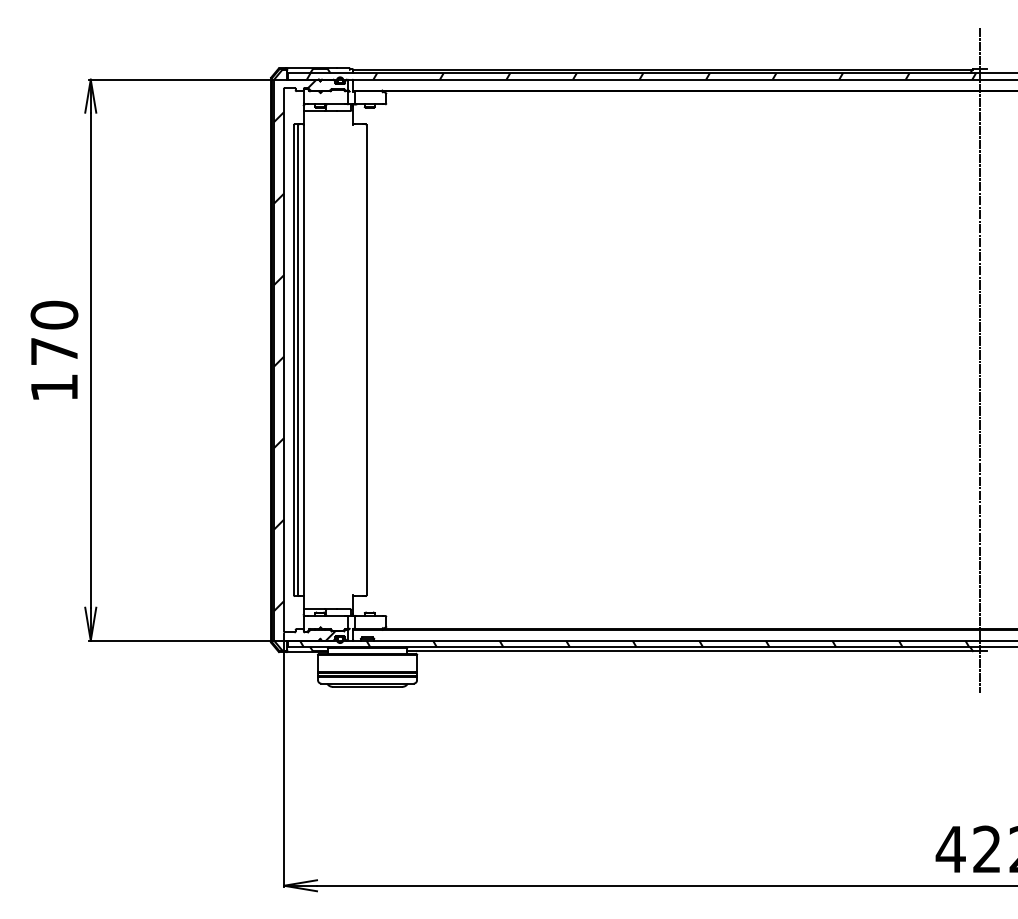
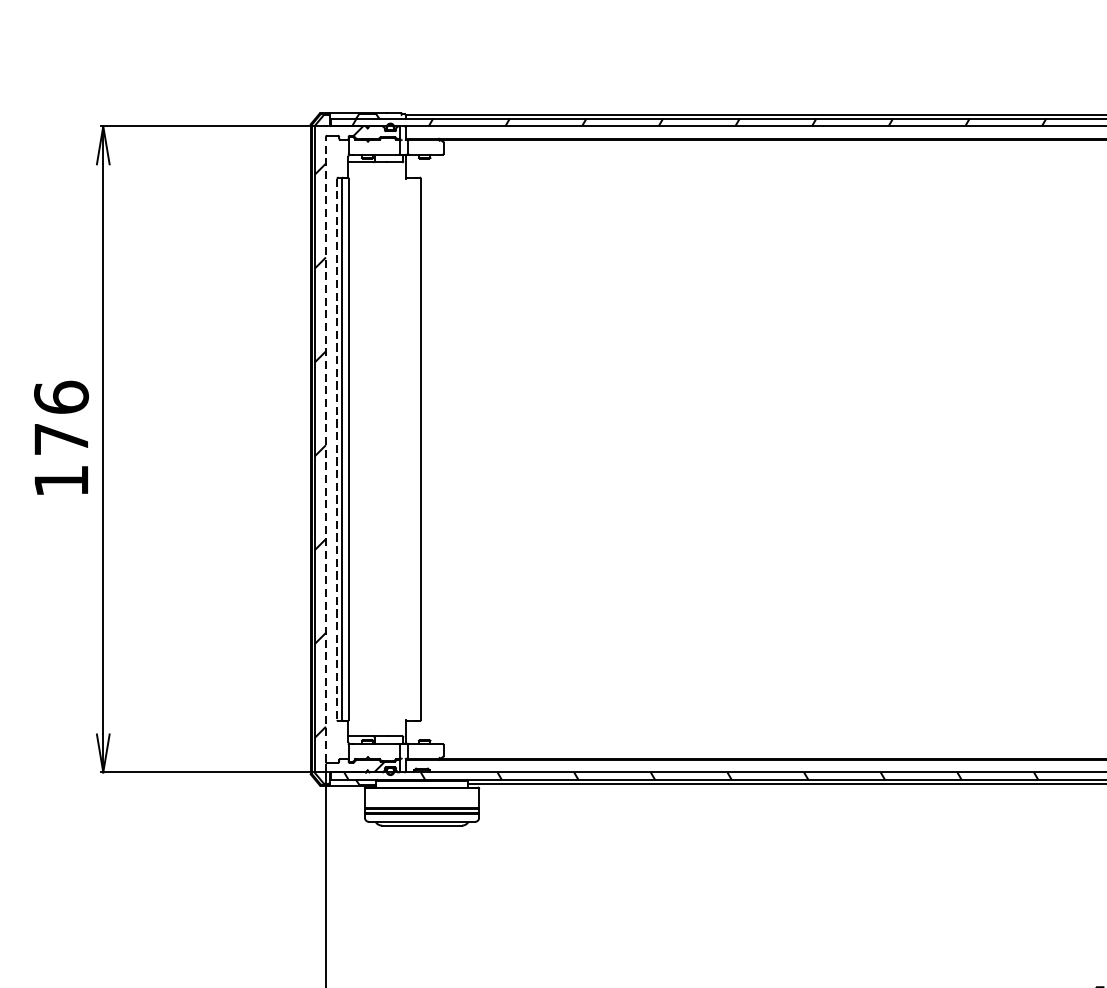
text: (54, 314) -> (61, 396), 170 -> 176
line: (284, 359) -> (326, 448), solid -> dashed
line: (293, 360) -> (336, 449), solid -> dashed

